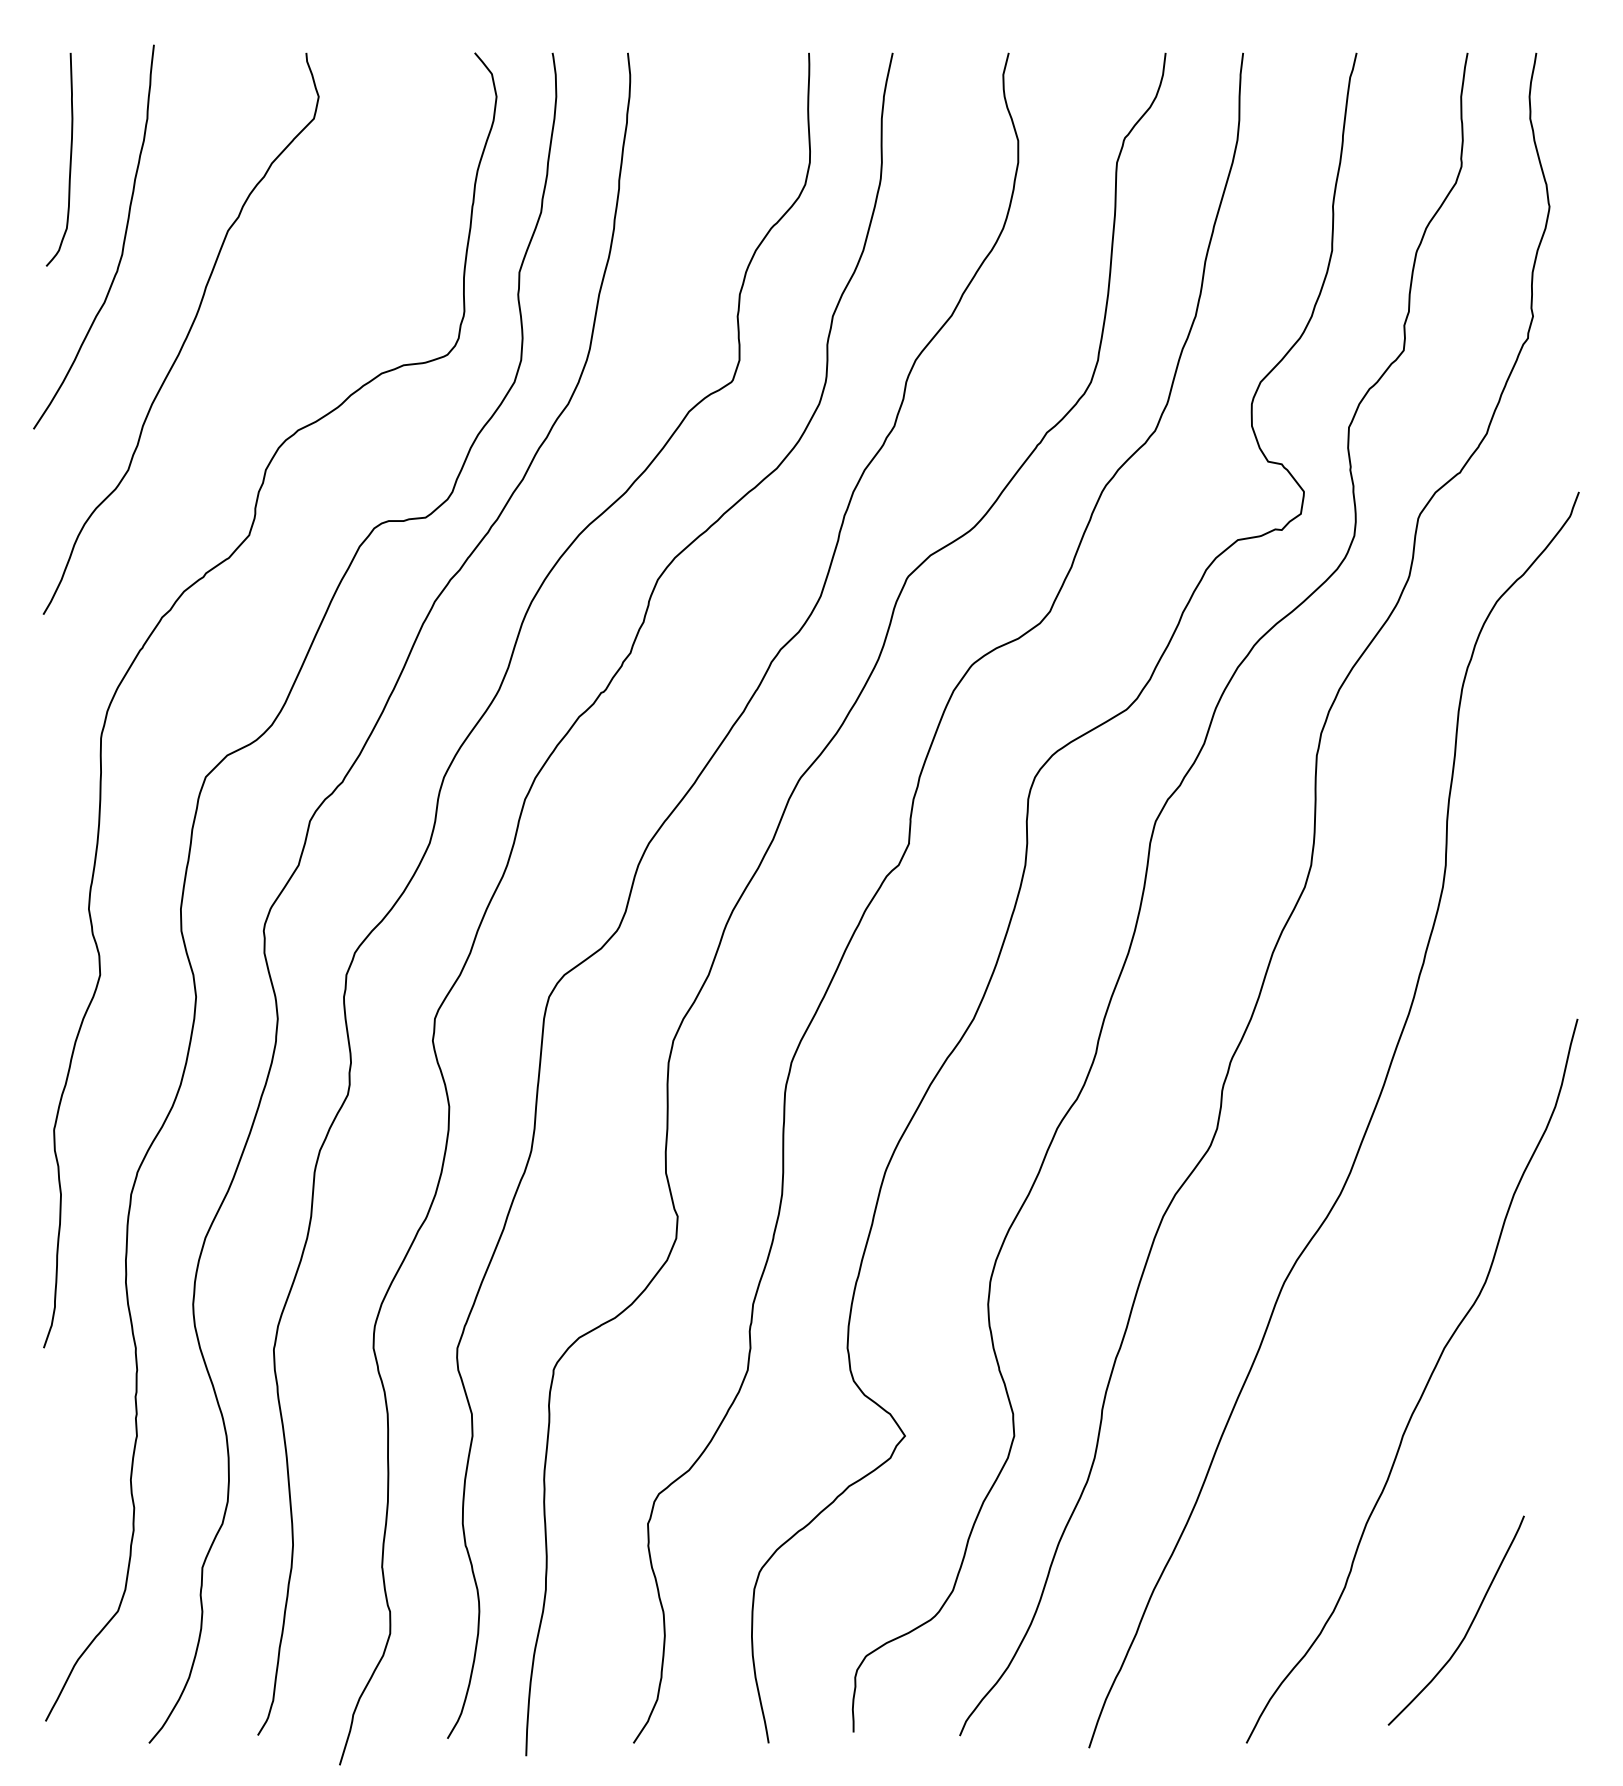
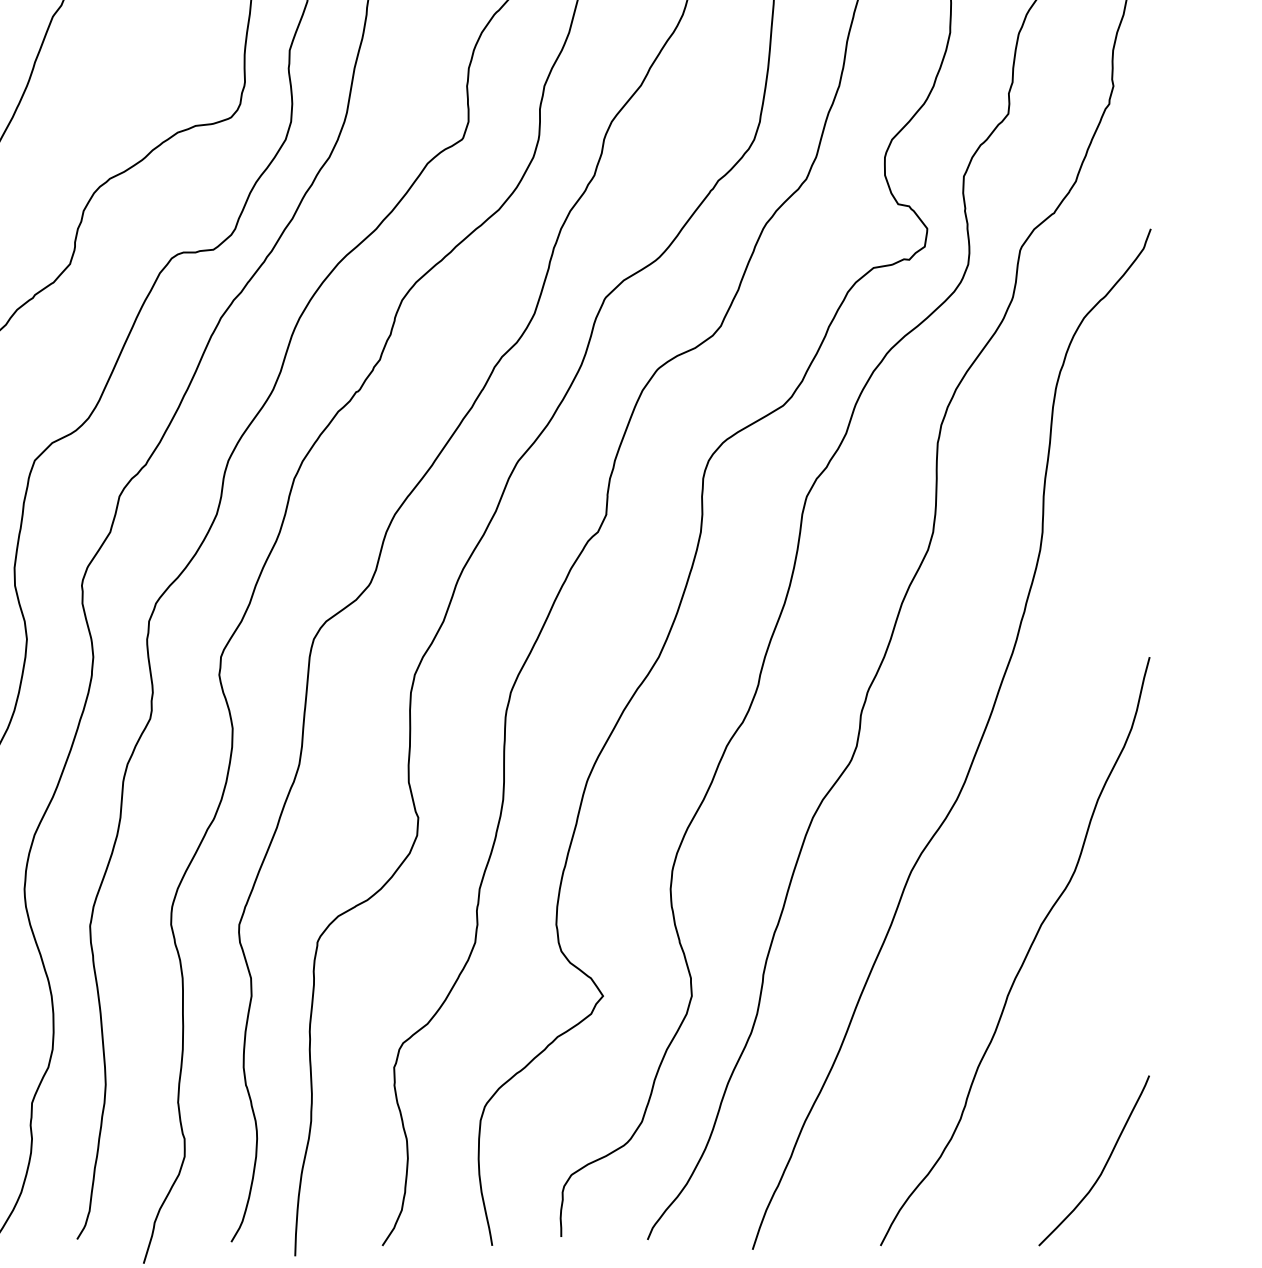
curve: (1468, 1627) -> (1104, 1166), moved

